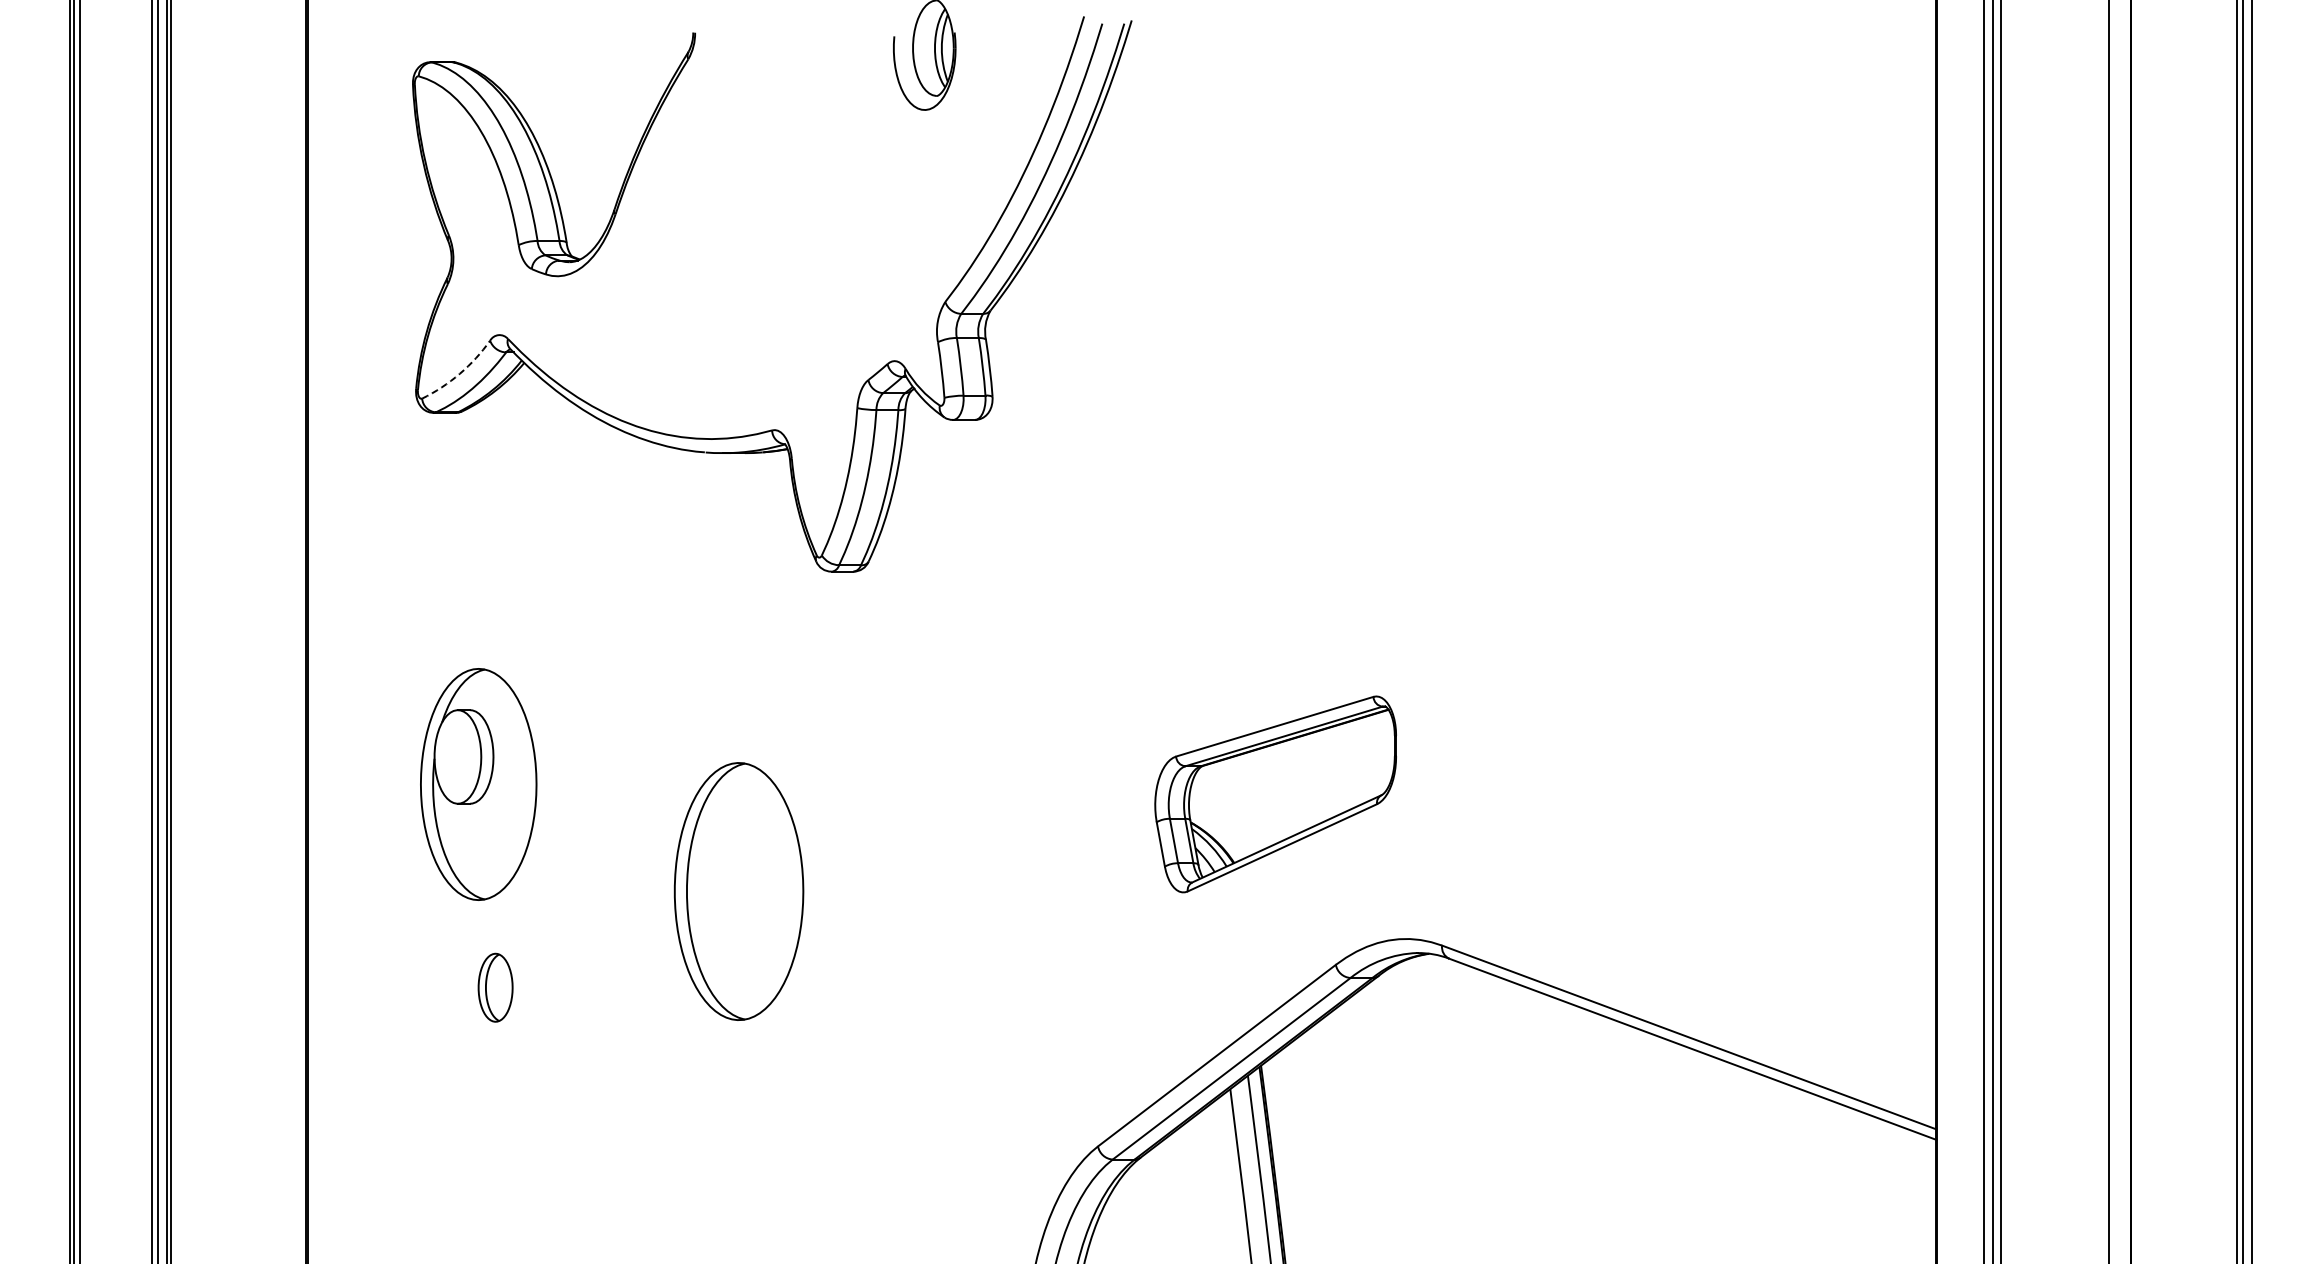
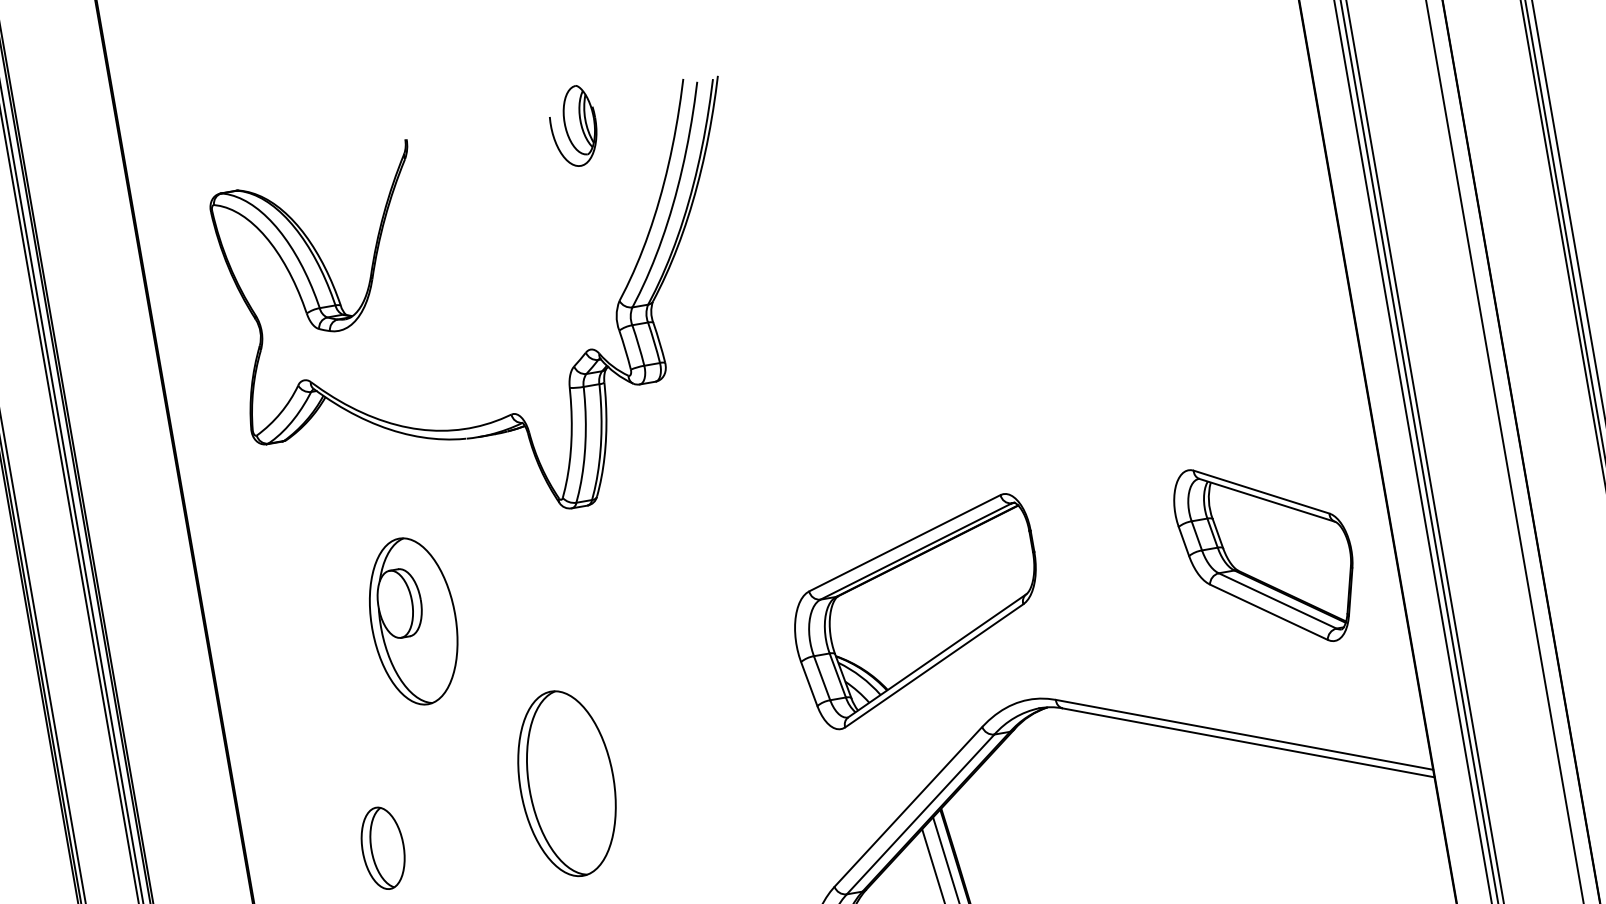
arc: (459, 373) -> (280, 412), dashed -> solid
part: (478, 784) -> (413, 621), moved
part: (1275, 794) -> (917, 612), size x1.43
part: (1762, 798) -> (1267, 554), added
part: (738, 891) -> (566, 783), moved
part: (495, 987) -> (382, 848), size x1.67

